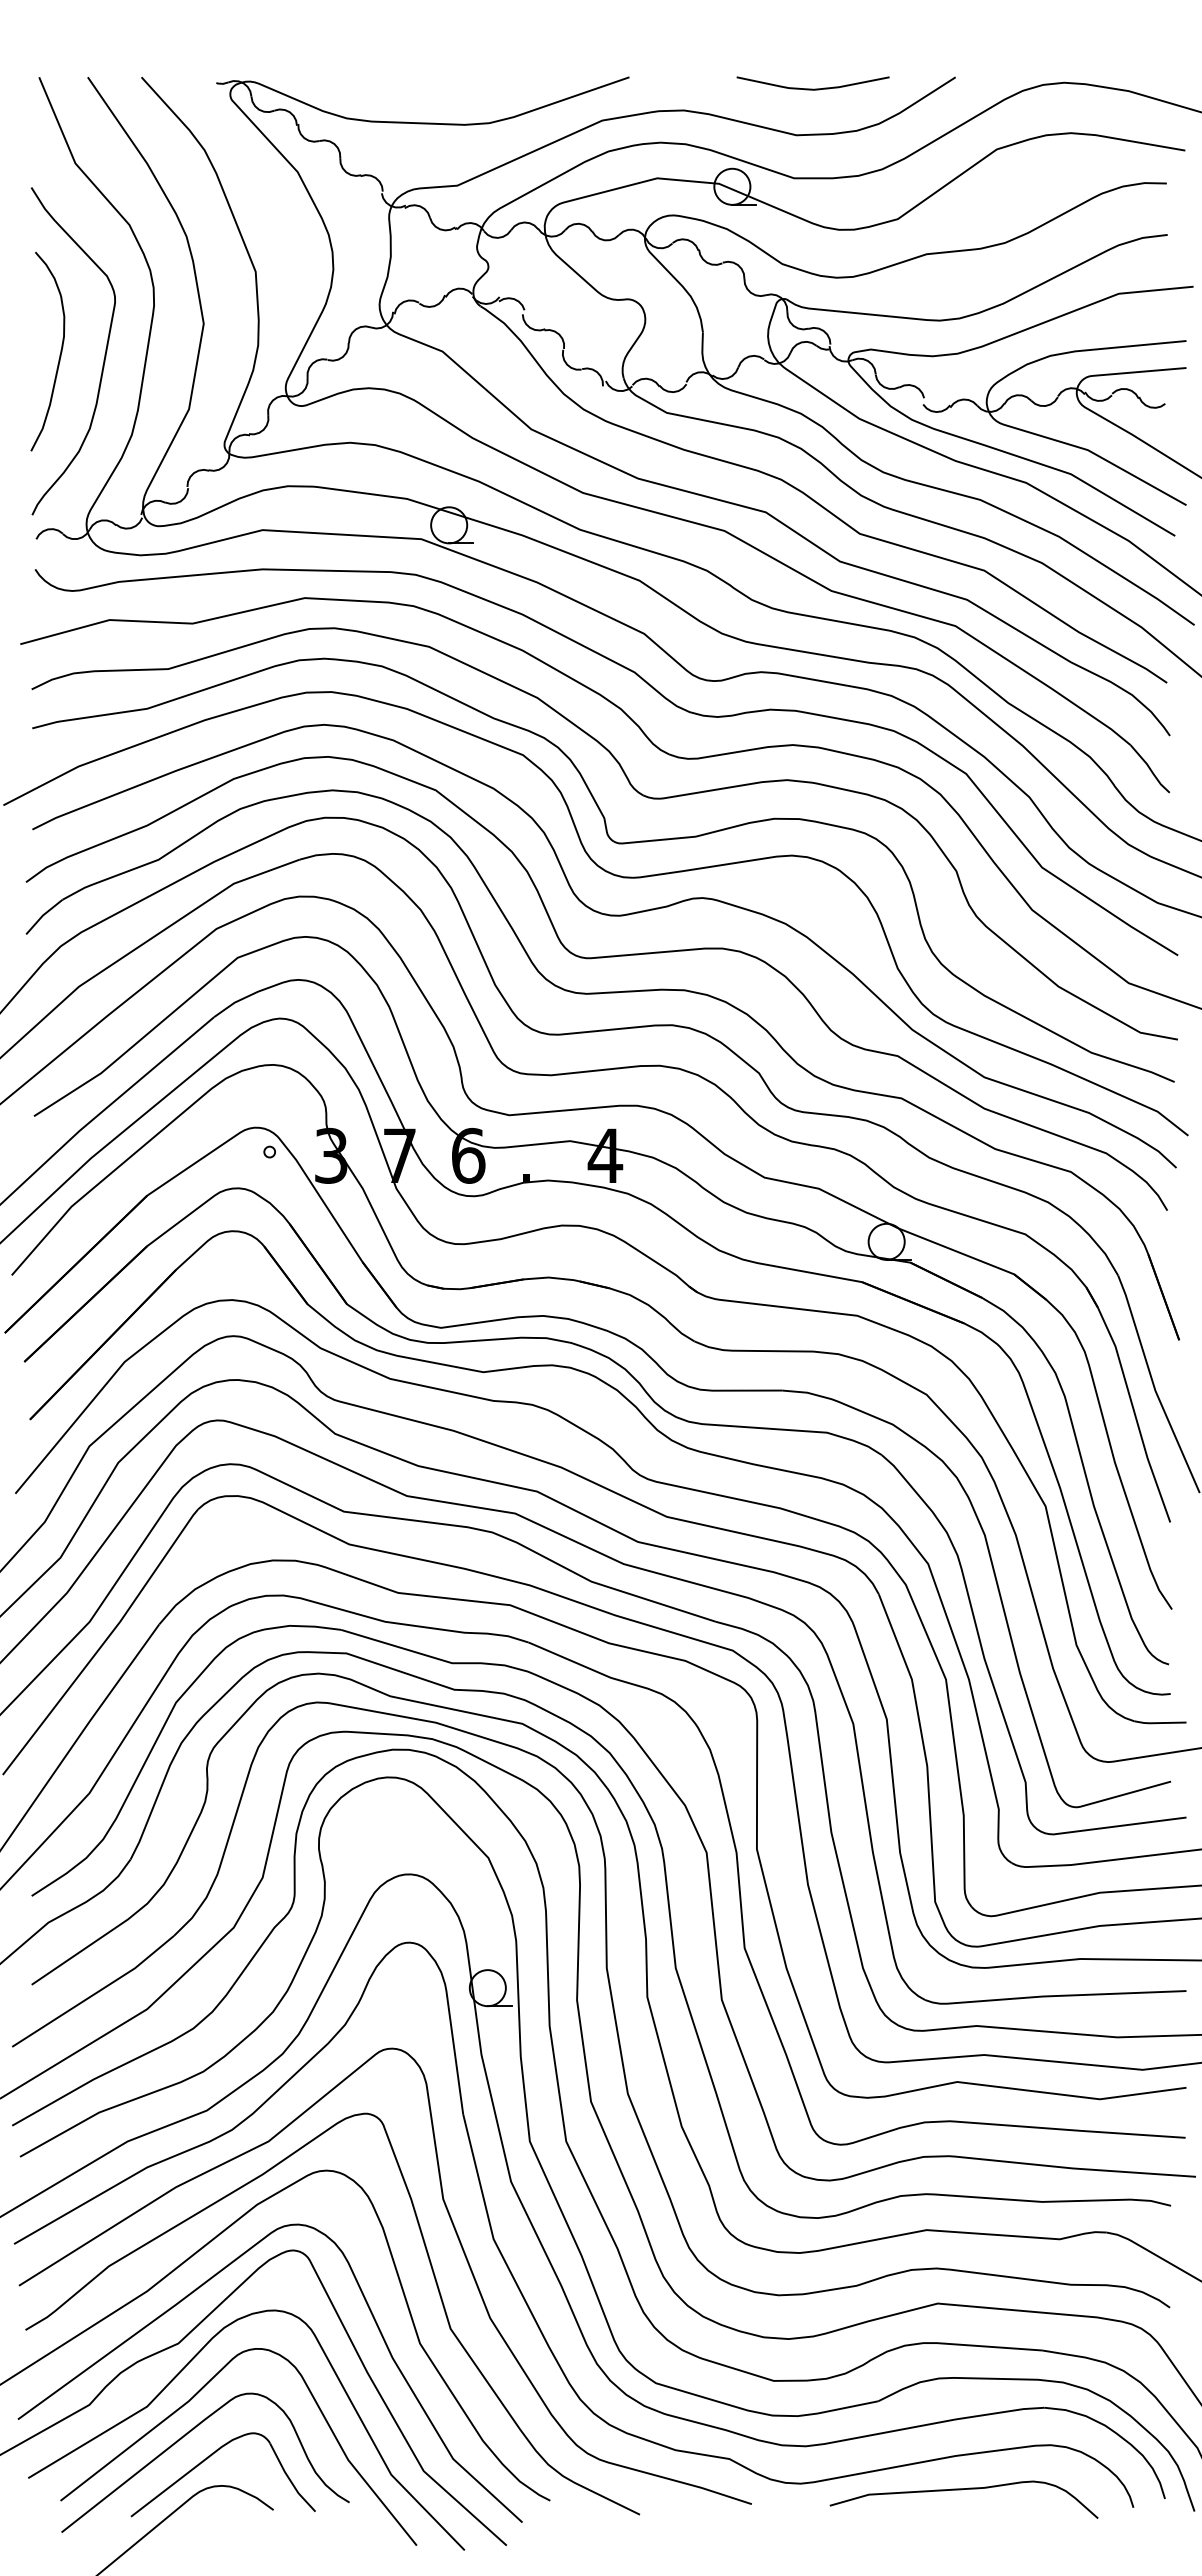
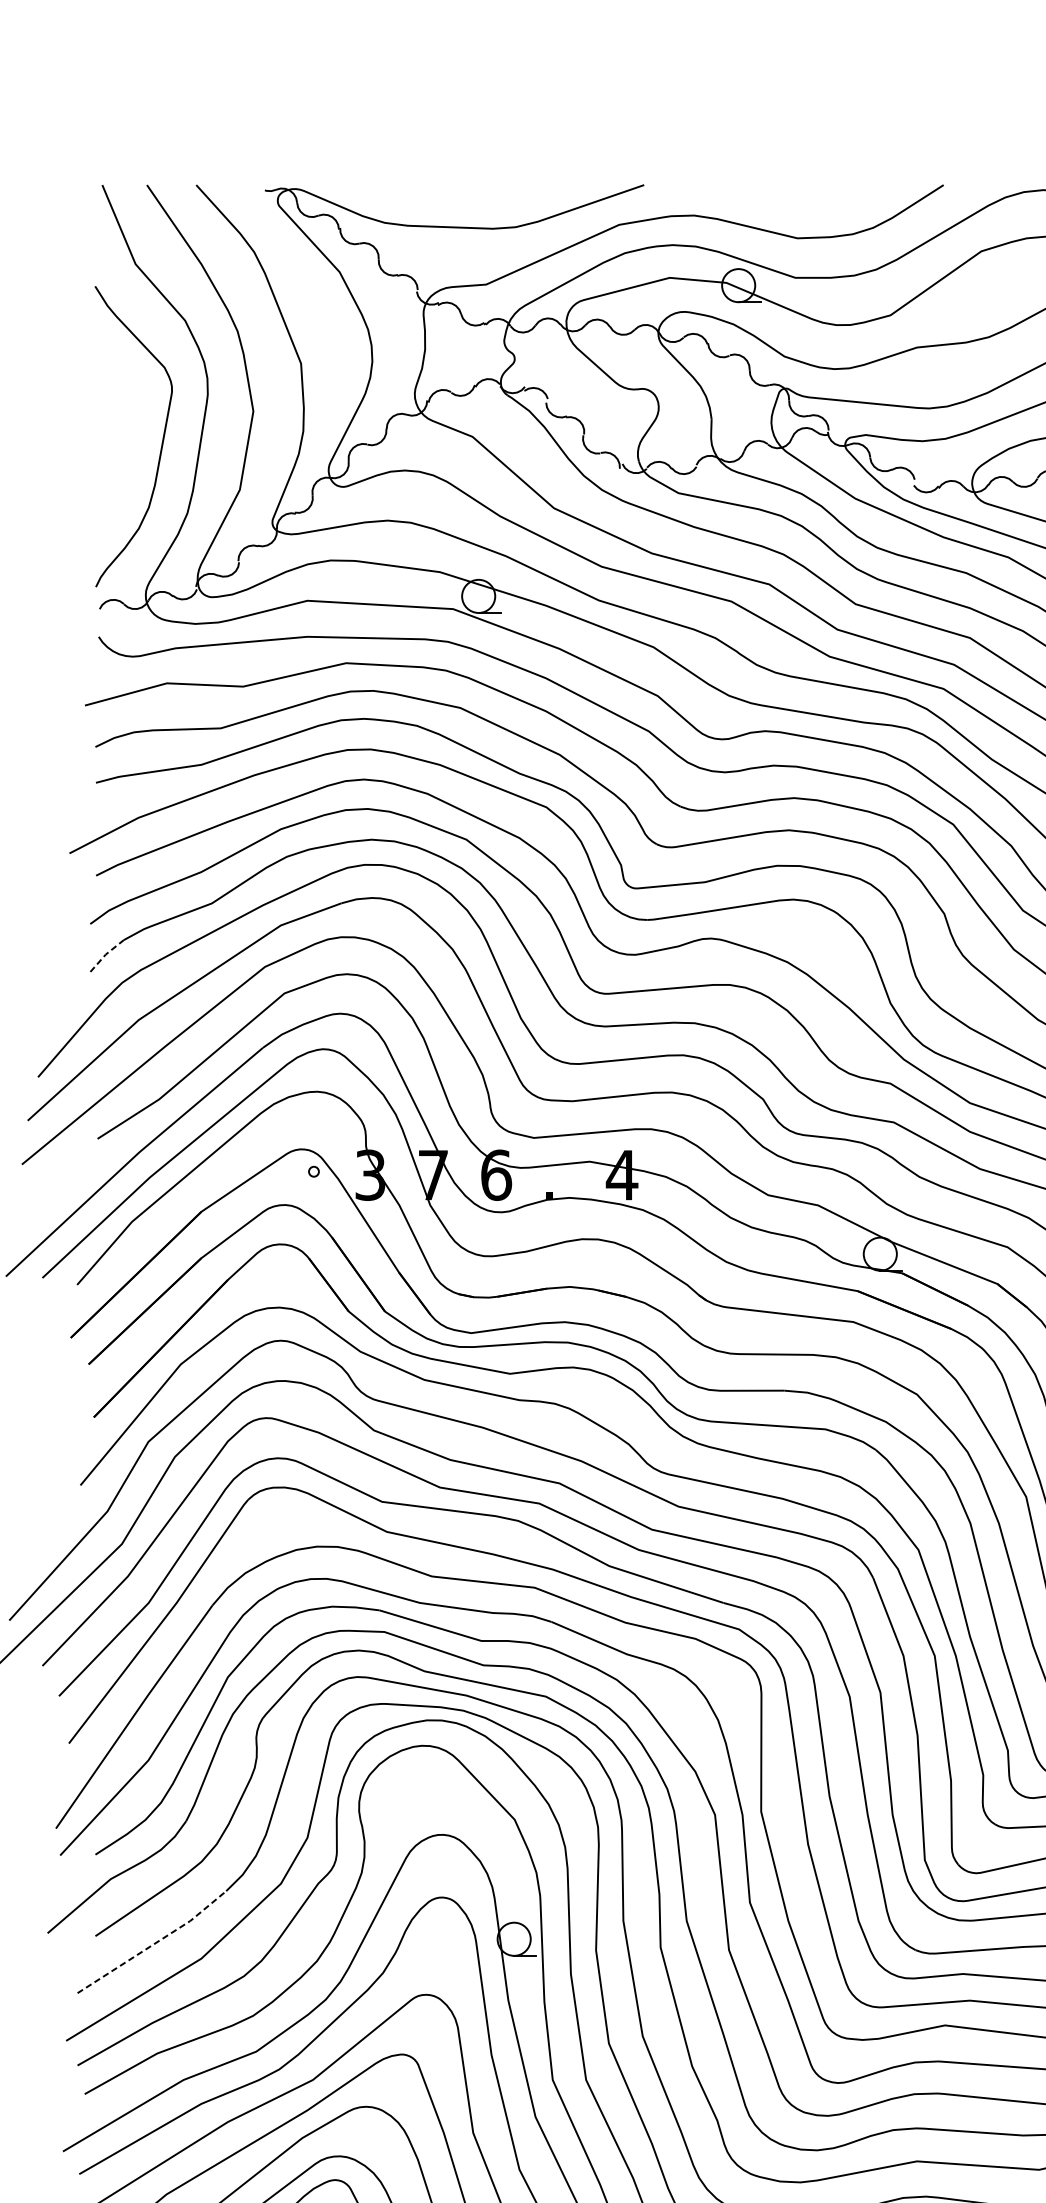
curve: (812, 88) -> (812, 195), removed
curve: (59, 354) -> (120, 439), removed
line: (42, 915) -> (105, 954), solid -> dashed
line: (95, 1993) -> (154, 1944), solid -> dashed

